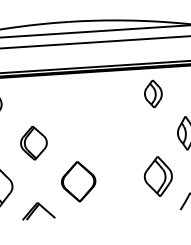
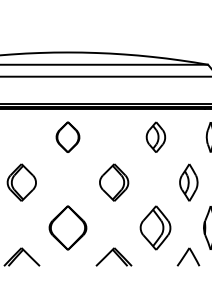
part: (72, 98) -> (67, 136), added
part: (118, 137) -> (114, 182), added
part: (121, 205) -> (113, 256), added

